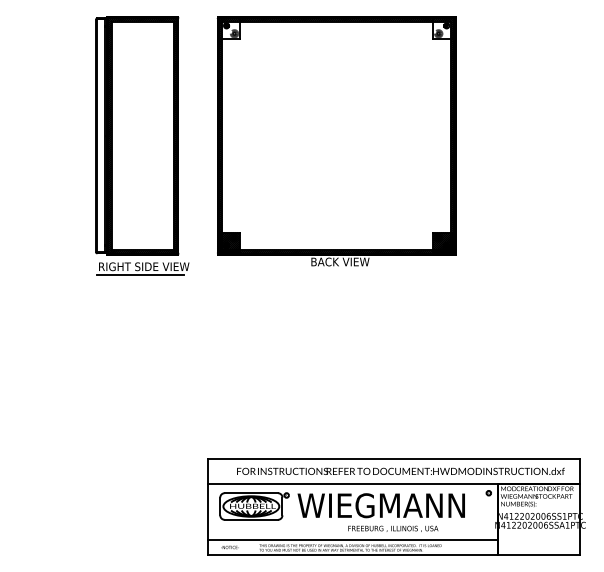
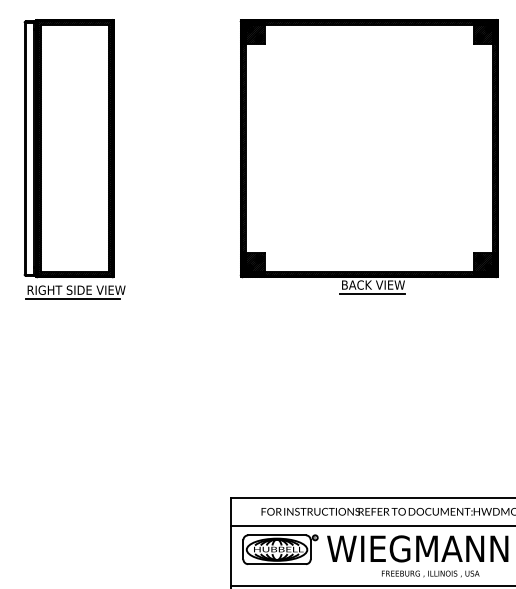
hatch: (228, 27) -> (252, 31), added
hatch: (444, 27) -> (486, 31), added
part: (142, 145) -> (74, 158), moved
line: (339, 270) -> (372, 294), added

